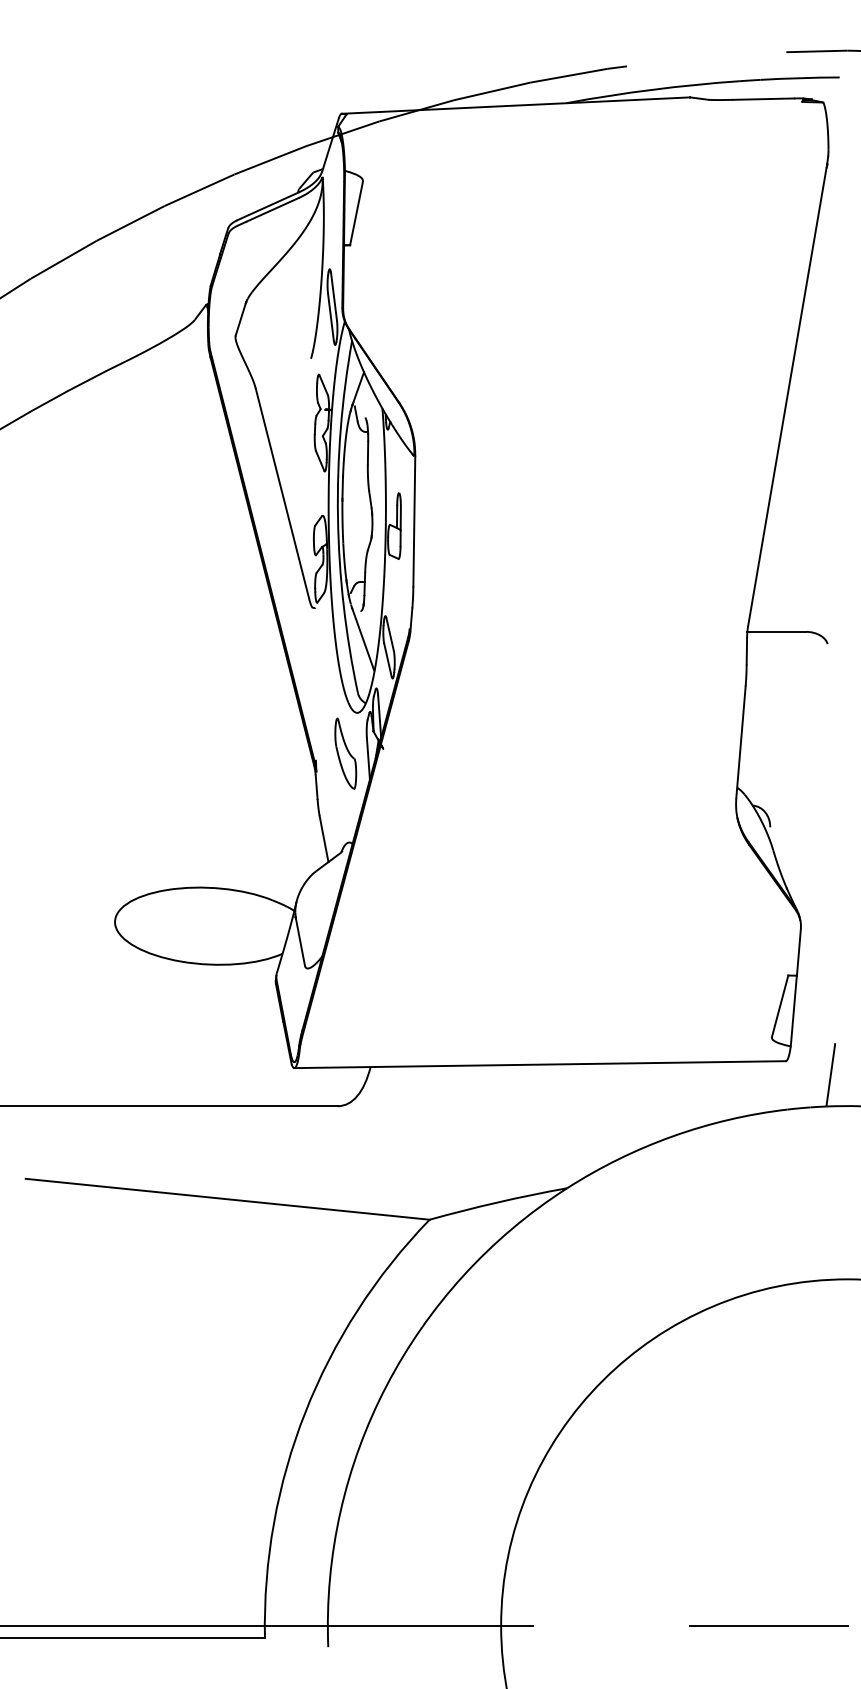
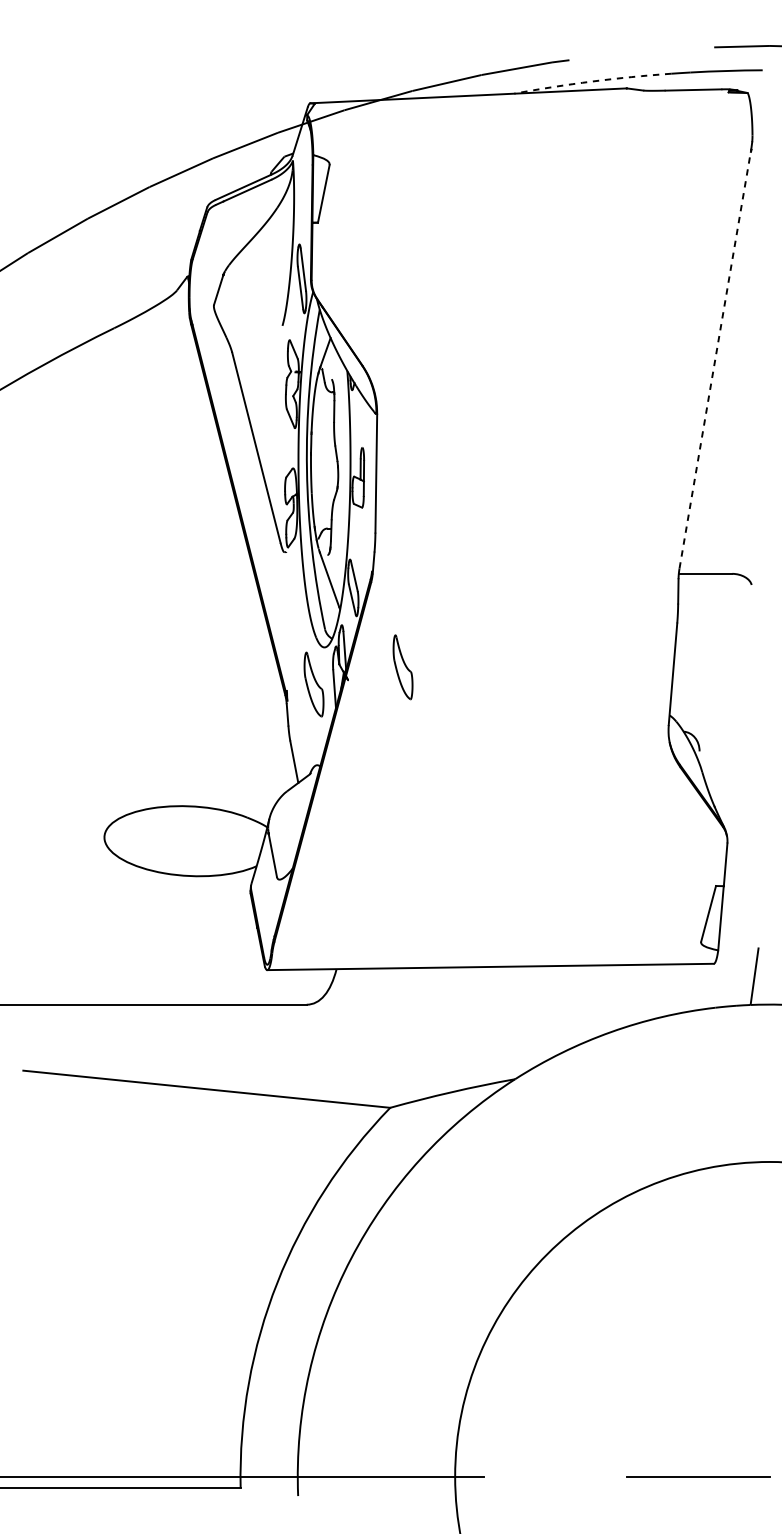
arc: (652, 89) -> (592, 81), solid -> dashed
line: (787, 394) -> (715, 358), solid -> dashed
part: (443, 734) -> (402, 667), added

